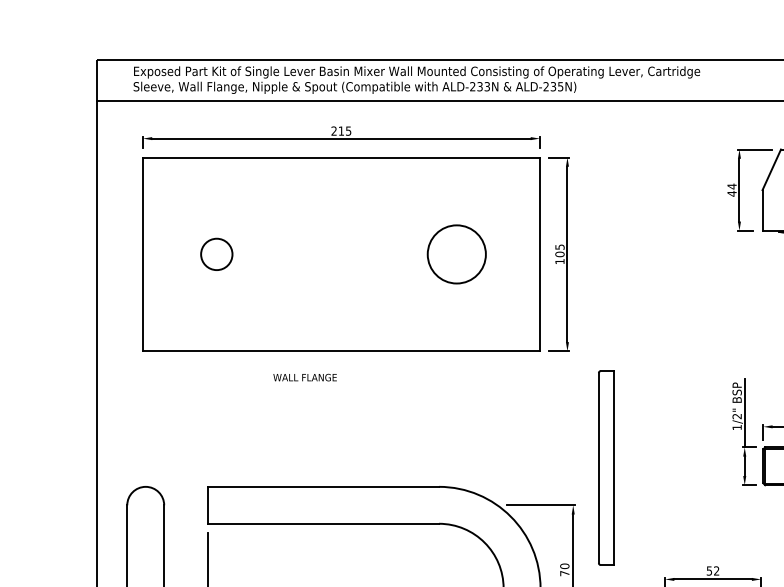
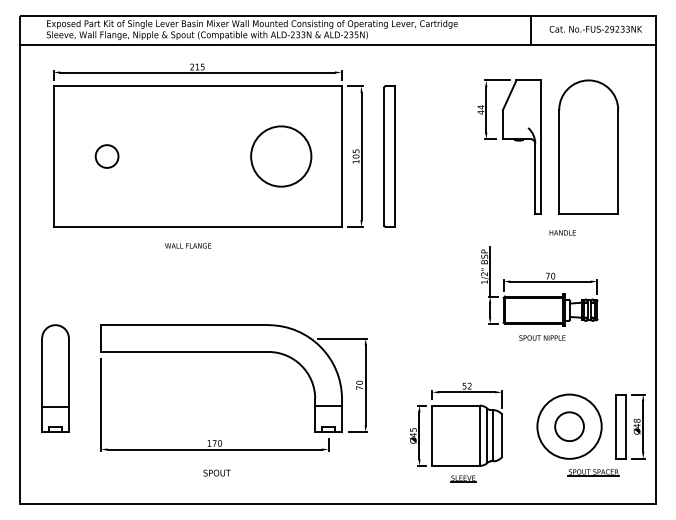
circle: (457, 254) -> (281, 156), size x1.43
text: (305, 377) -> (188, 245), moved
part: (606, 468) -> (389, 156), moved

